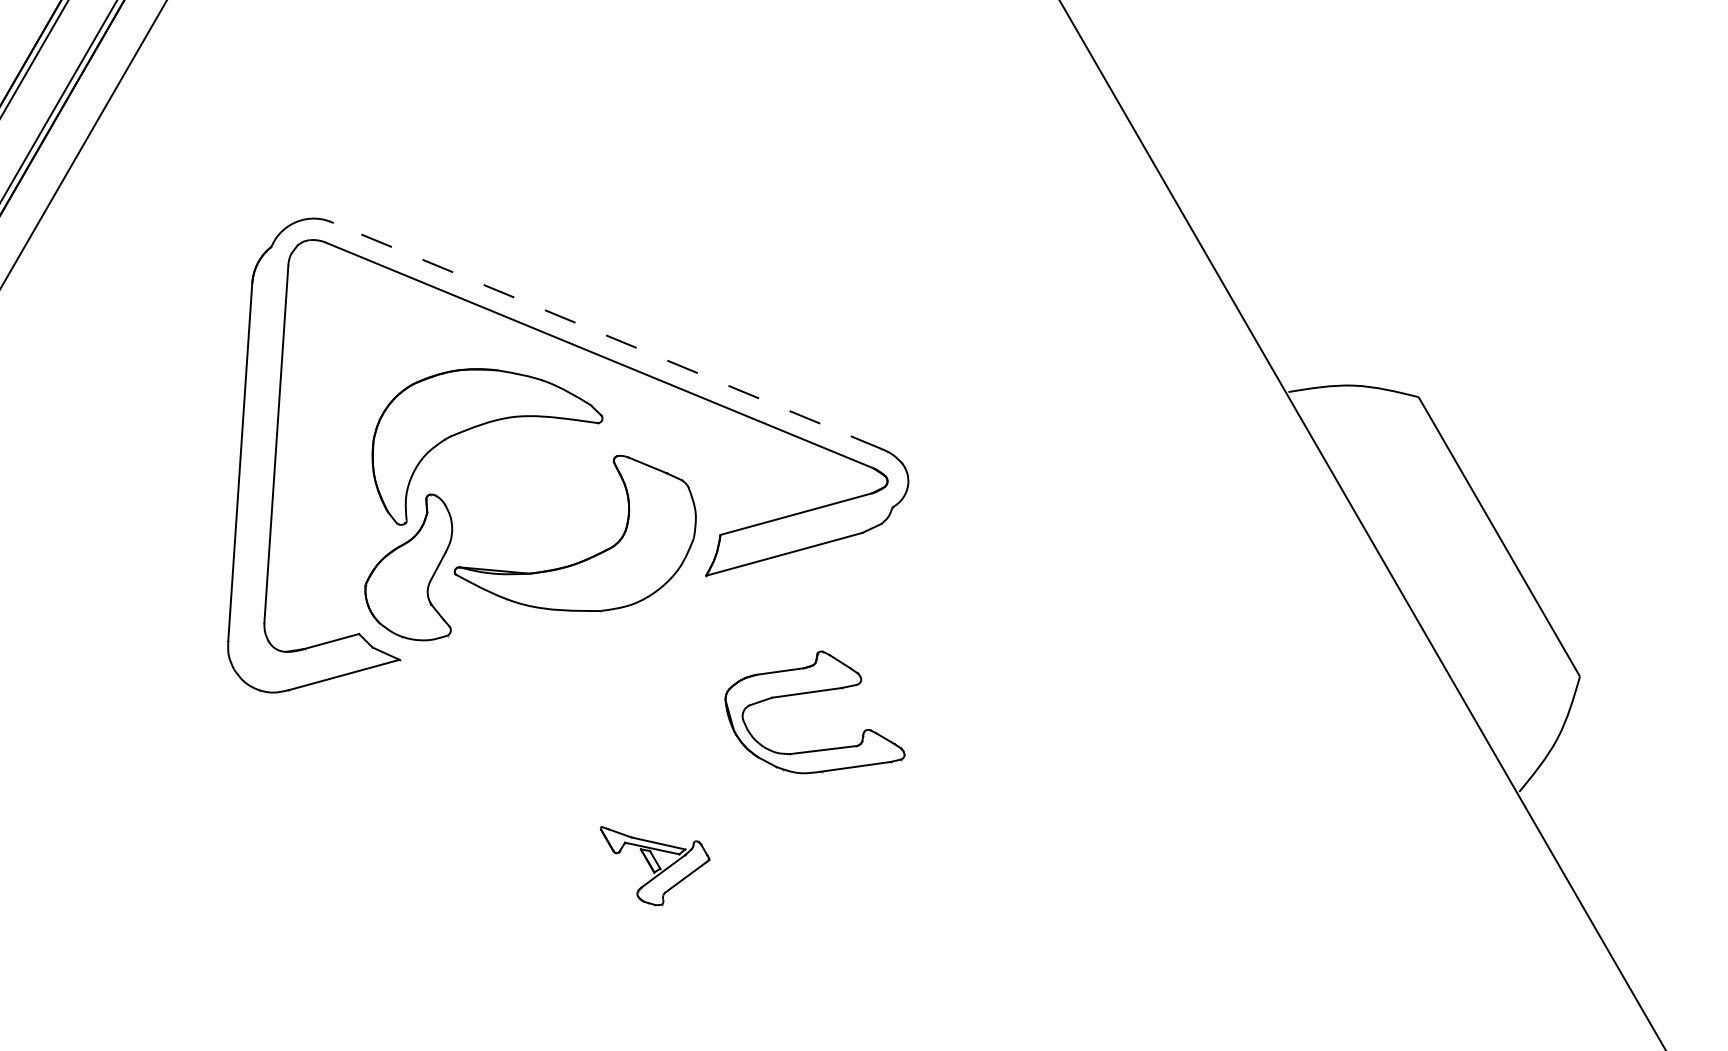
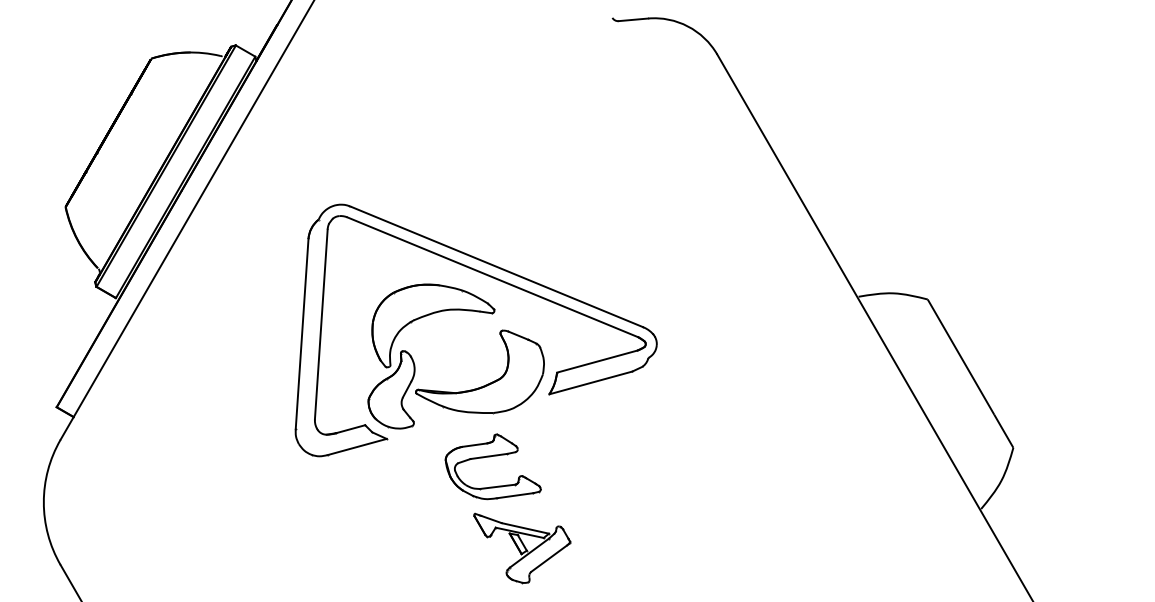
line: (606, 335) -> (496, 266), dashed -> solid
part: (809, 694) -> (490, 457), moved
part: (655, 866) -> (522, 548), size x1.67

